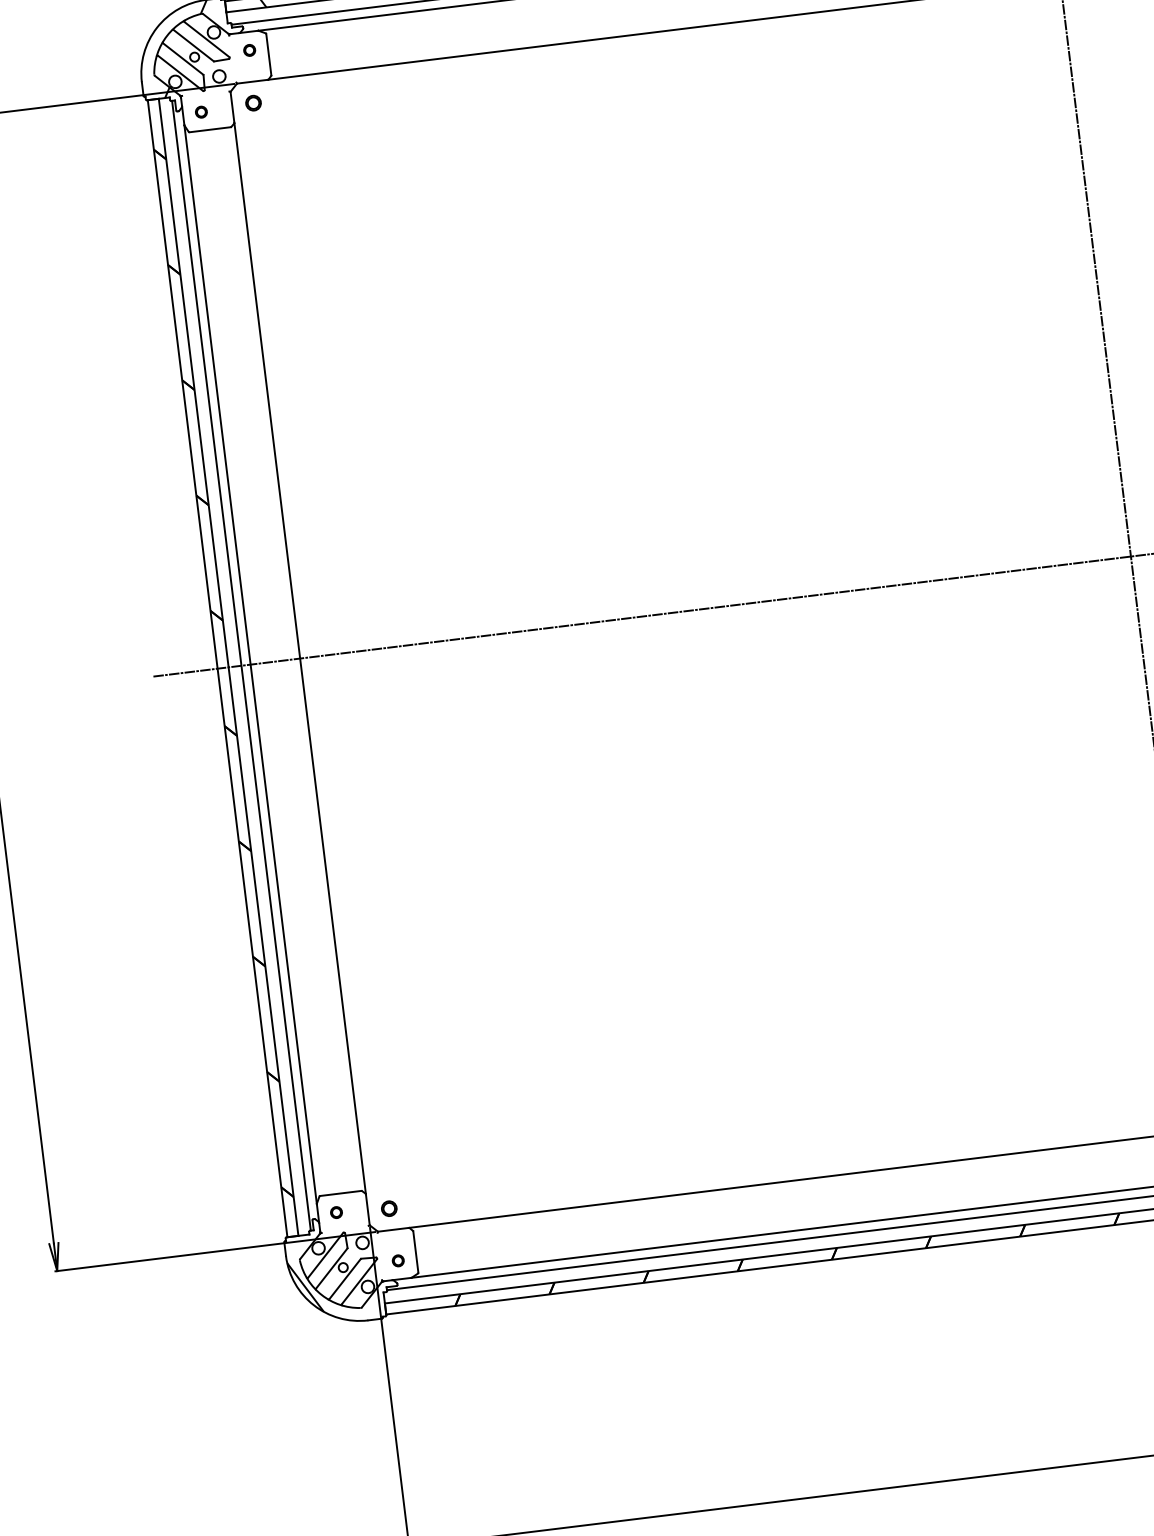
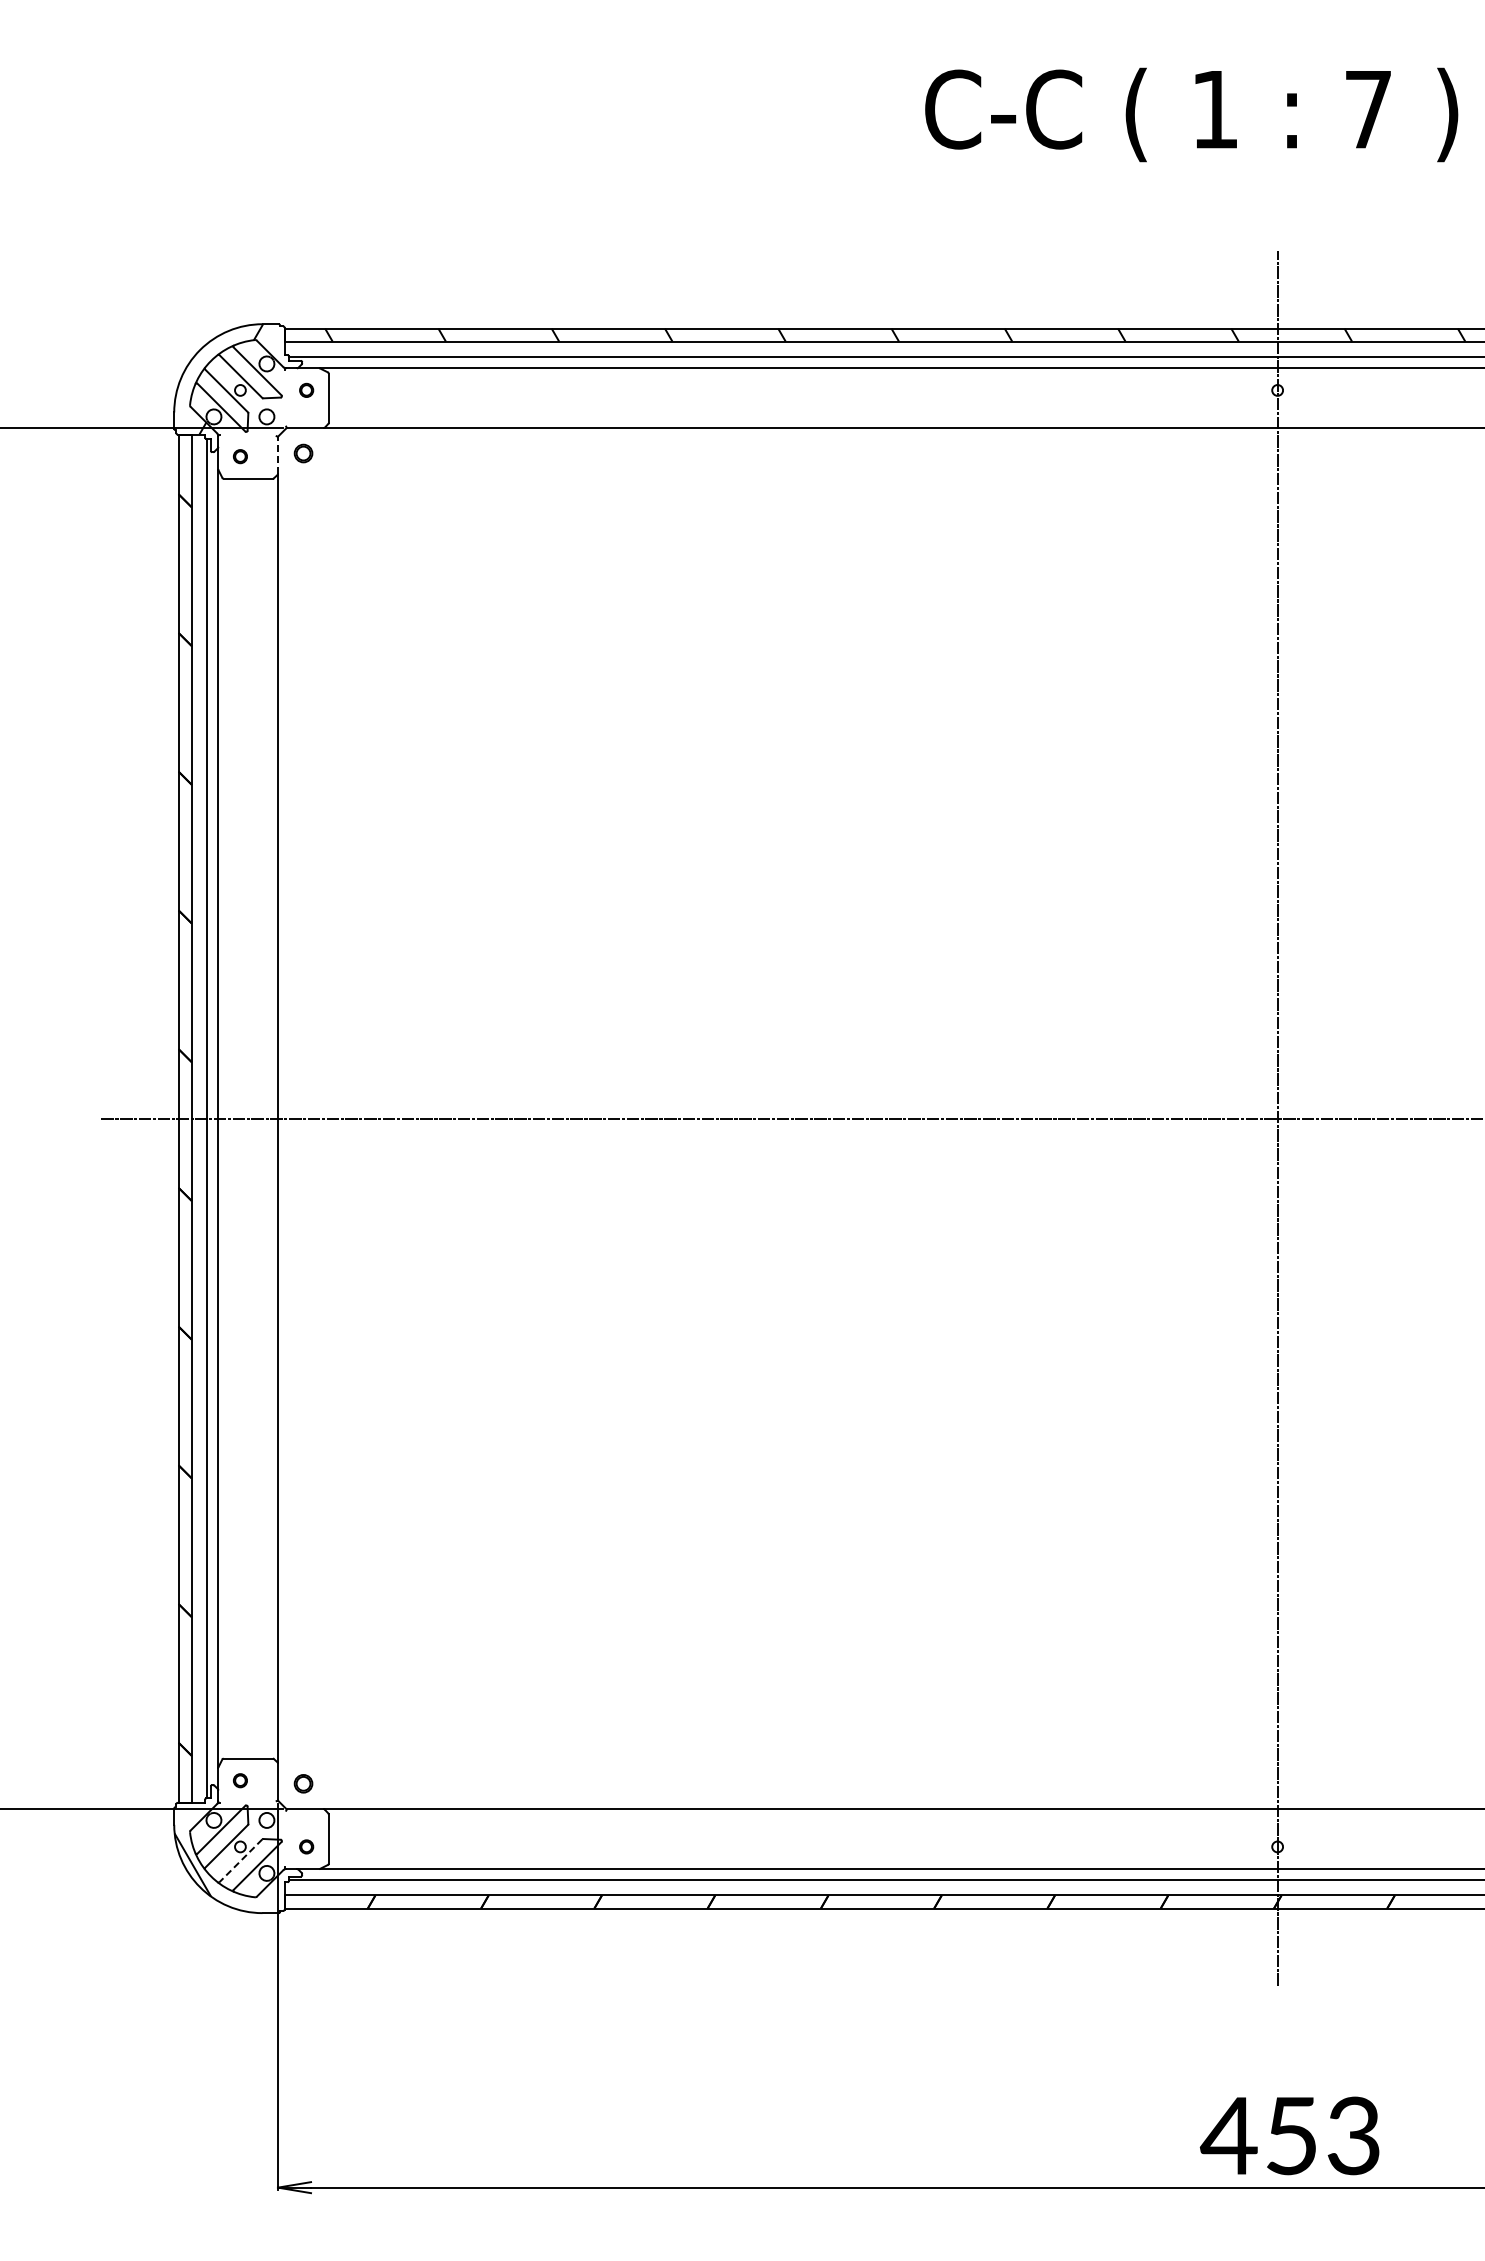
line: (232, 107) -> (277, 455), solid -> dashed
line: (344, 1279) -> (240, 1861), solid -> dashed

